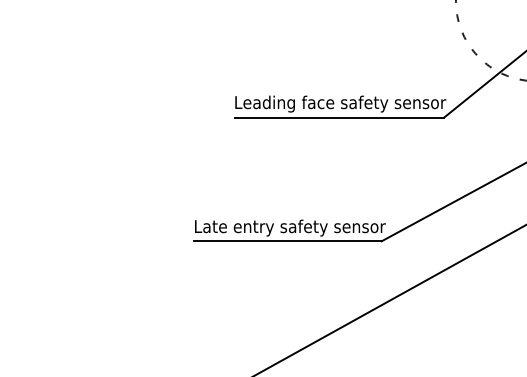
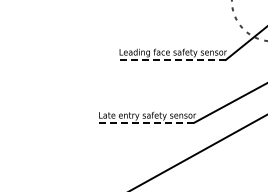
line: (341, 116) -> (173, 59), solid -> dashed
line: (288, 240) -> (146, 122), solid -> dashed

